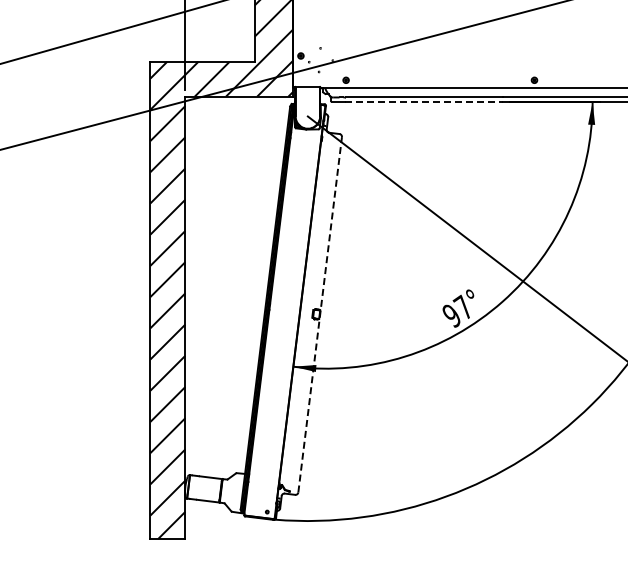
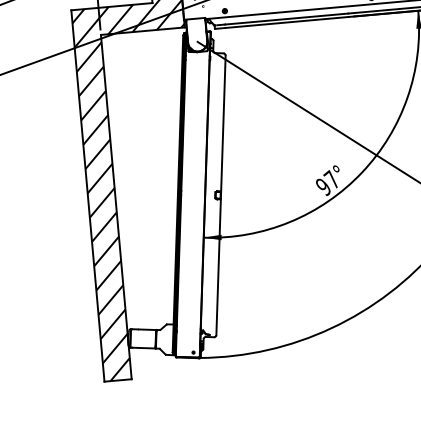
line: (424, 101) -> (287, 22), dashed -> solid
line: (320, 314) -> (221, 195), dashed -> solid

